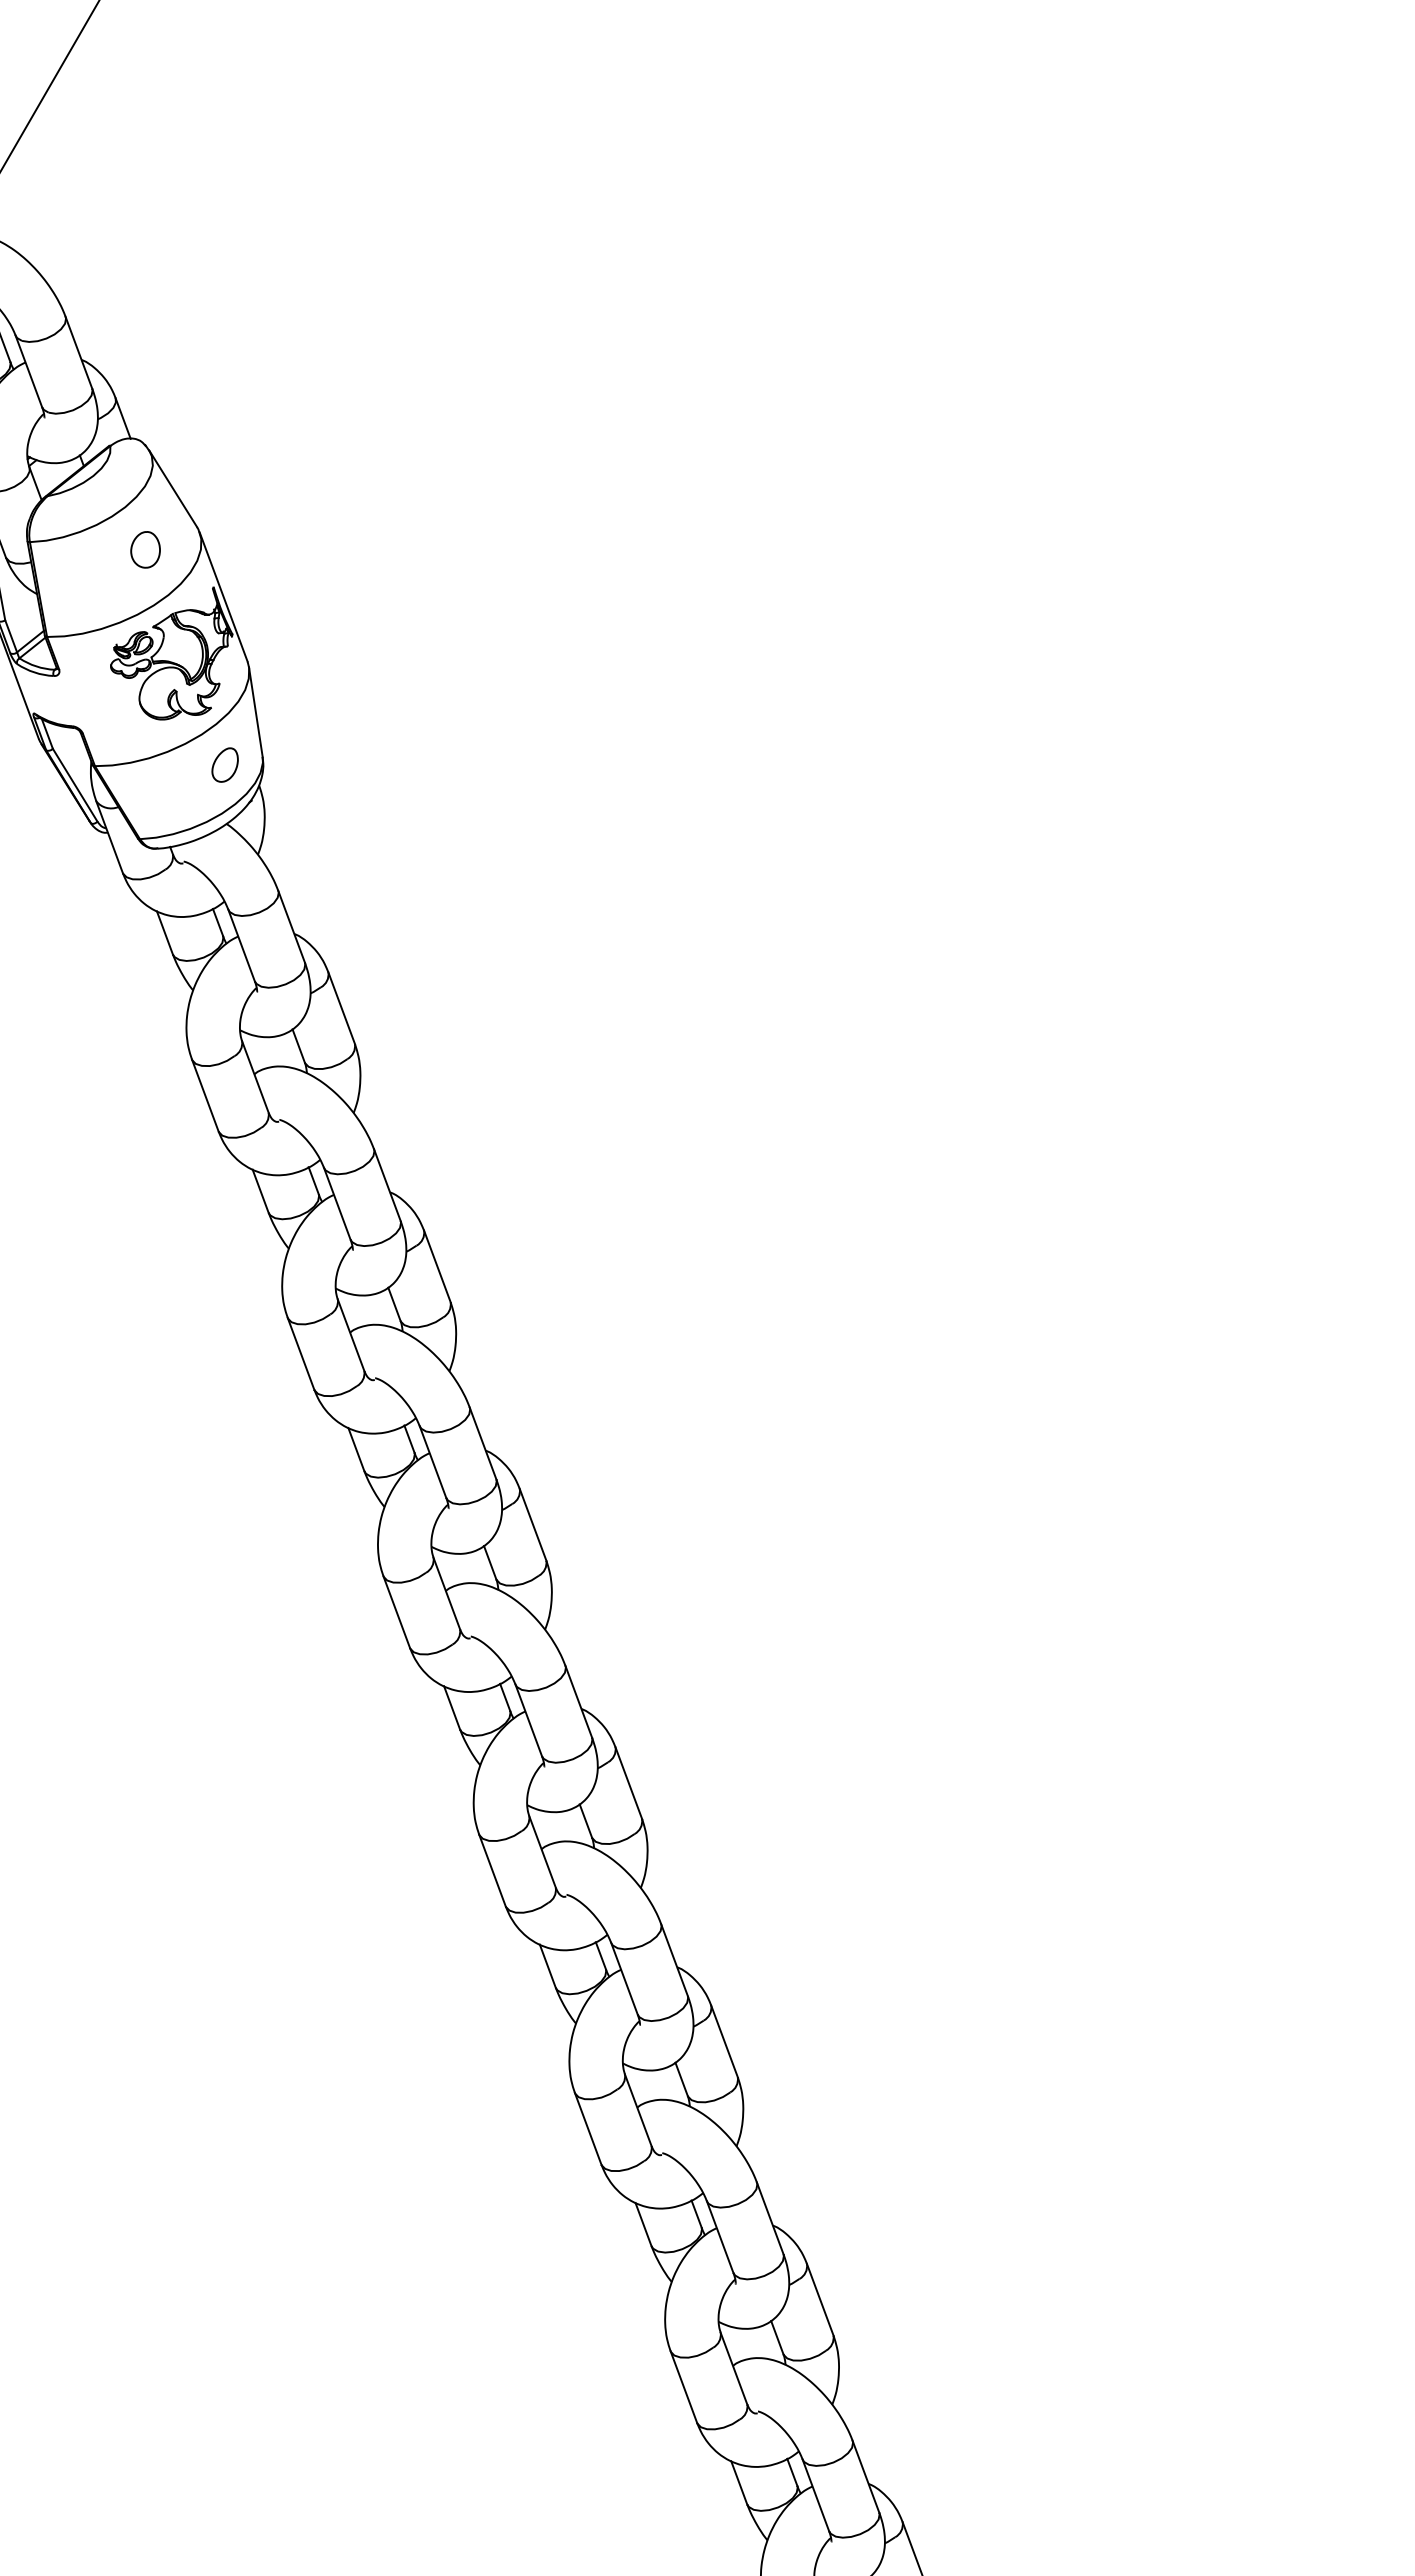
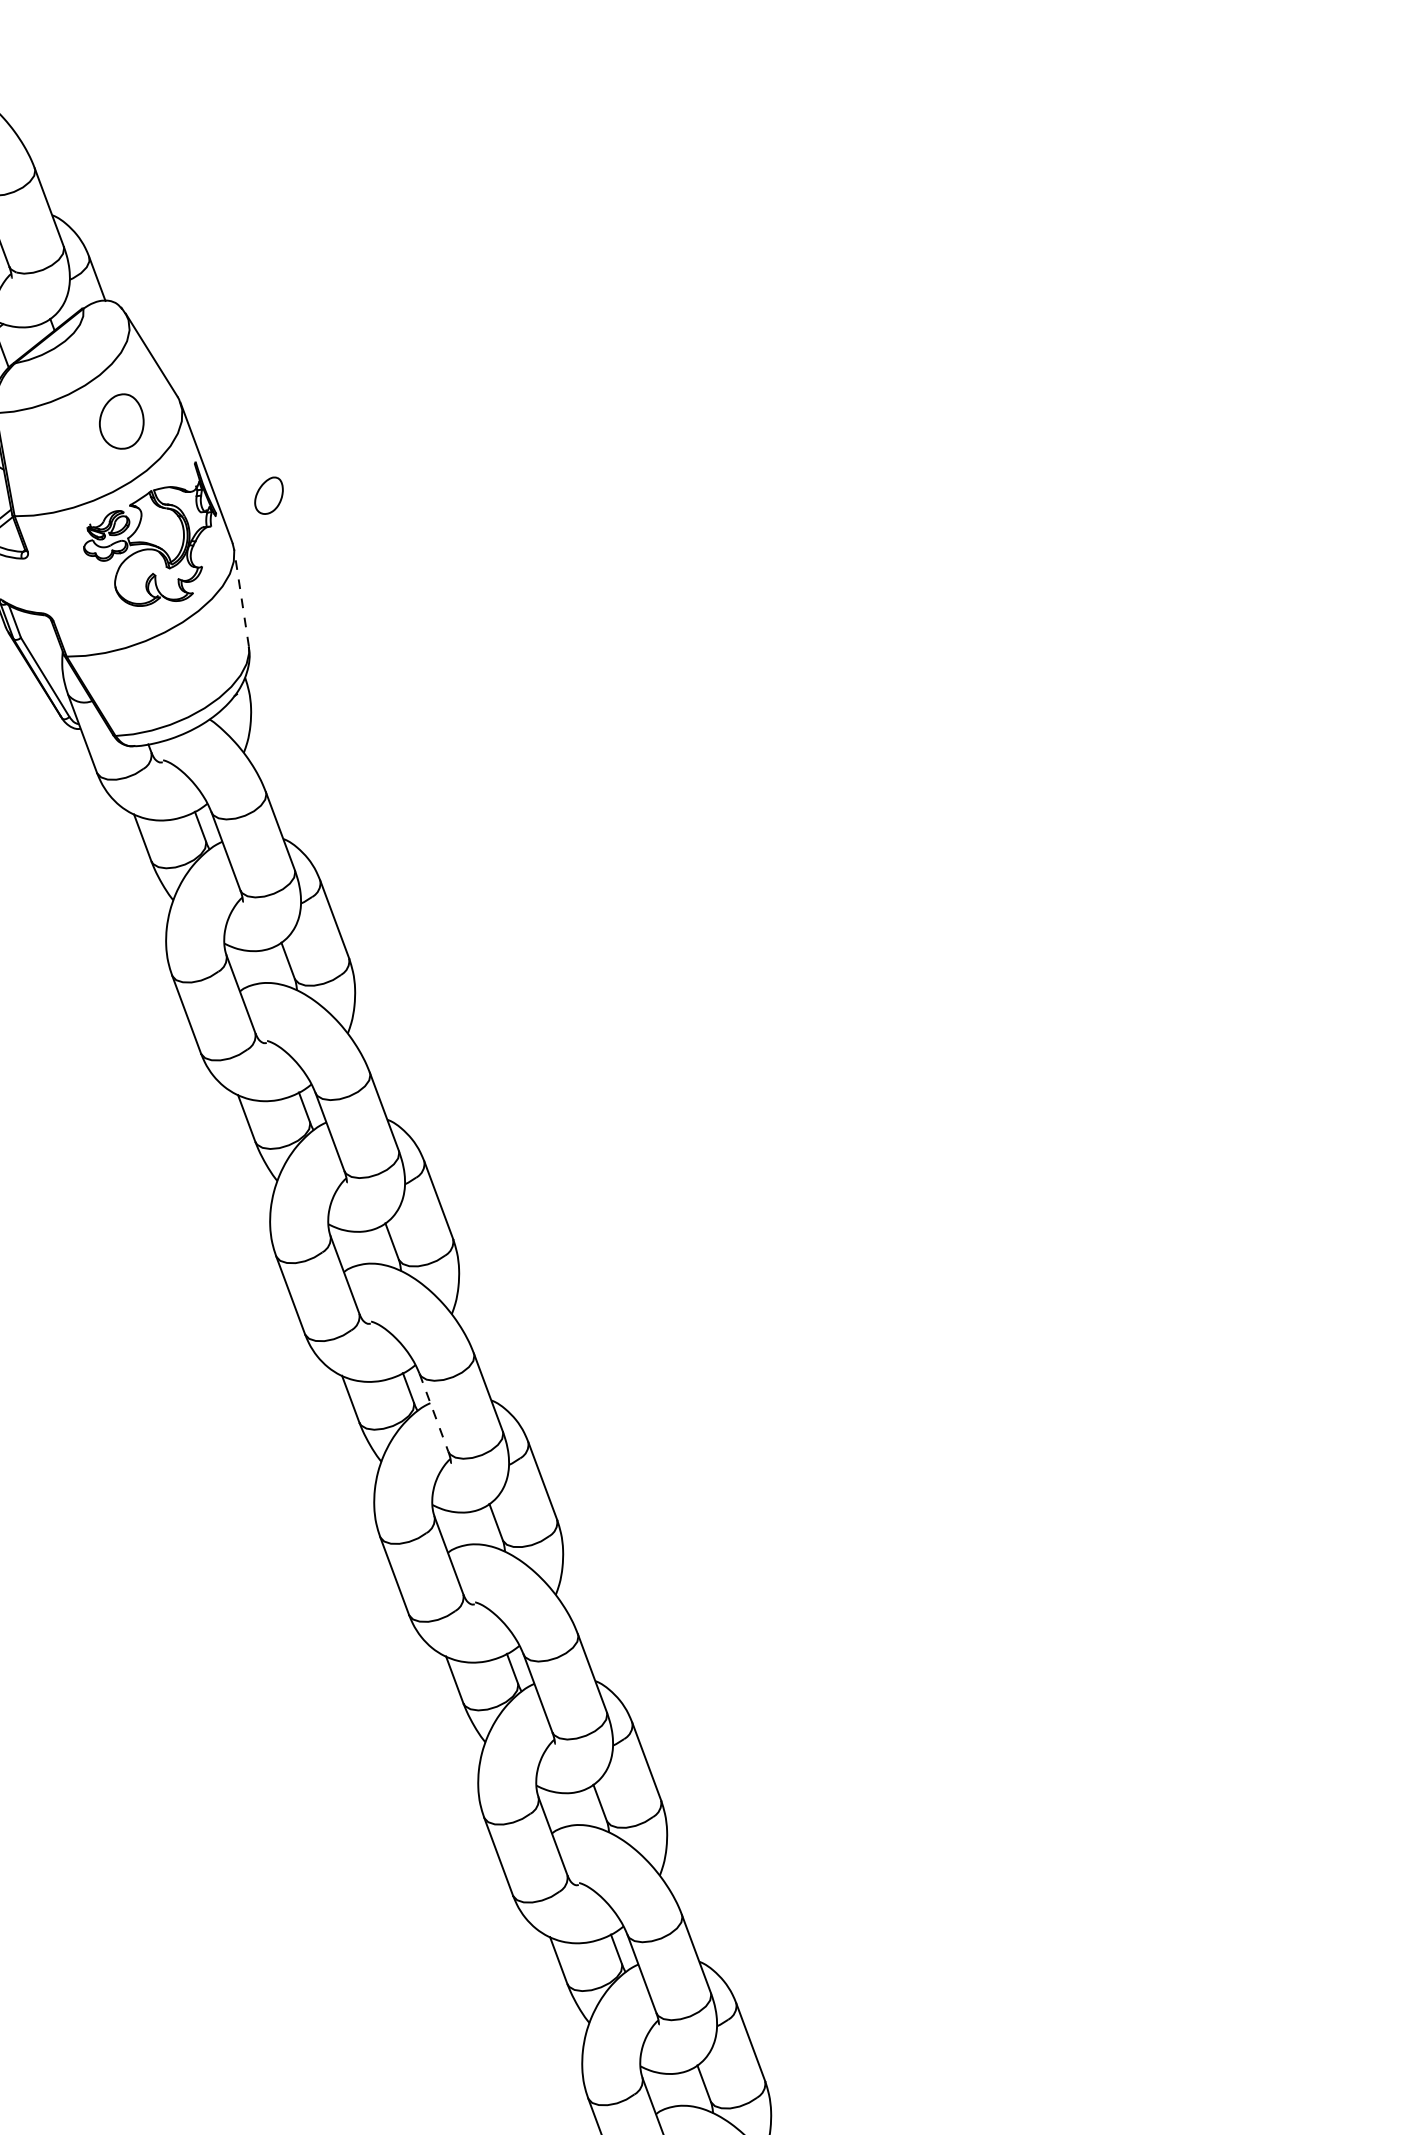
part: (145, 549) -> (121, 421), size x1.4
line: (255, 711) -> (241, 597), solid -> dashed
part: (224, 764) -> (268, 495), moved
line: (433, 1462) -> (434, 1413), solid -> dashed

